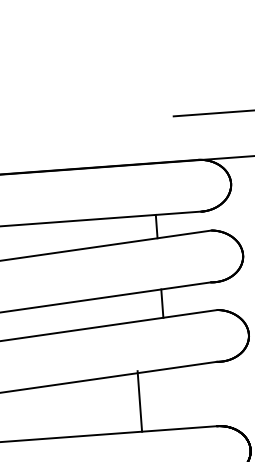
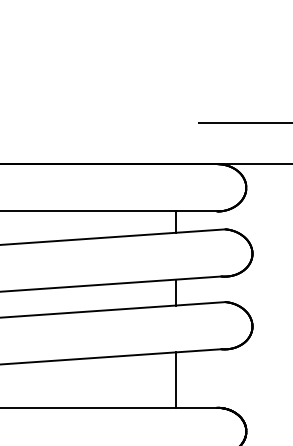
line: (139, 400) -> (175, 379), moved

